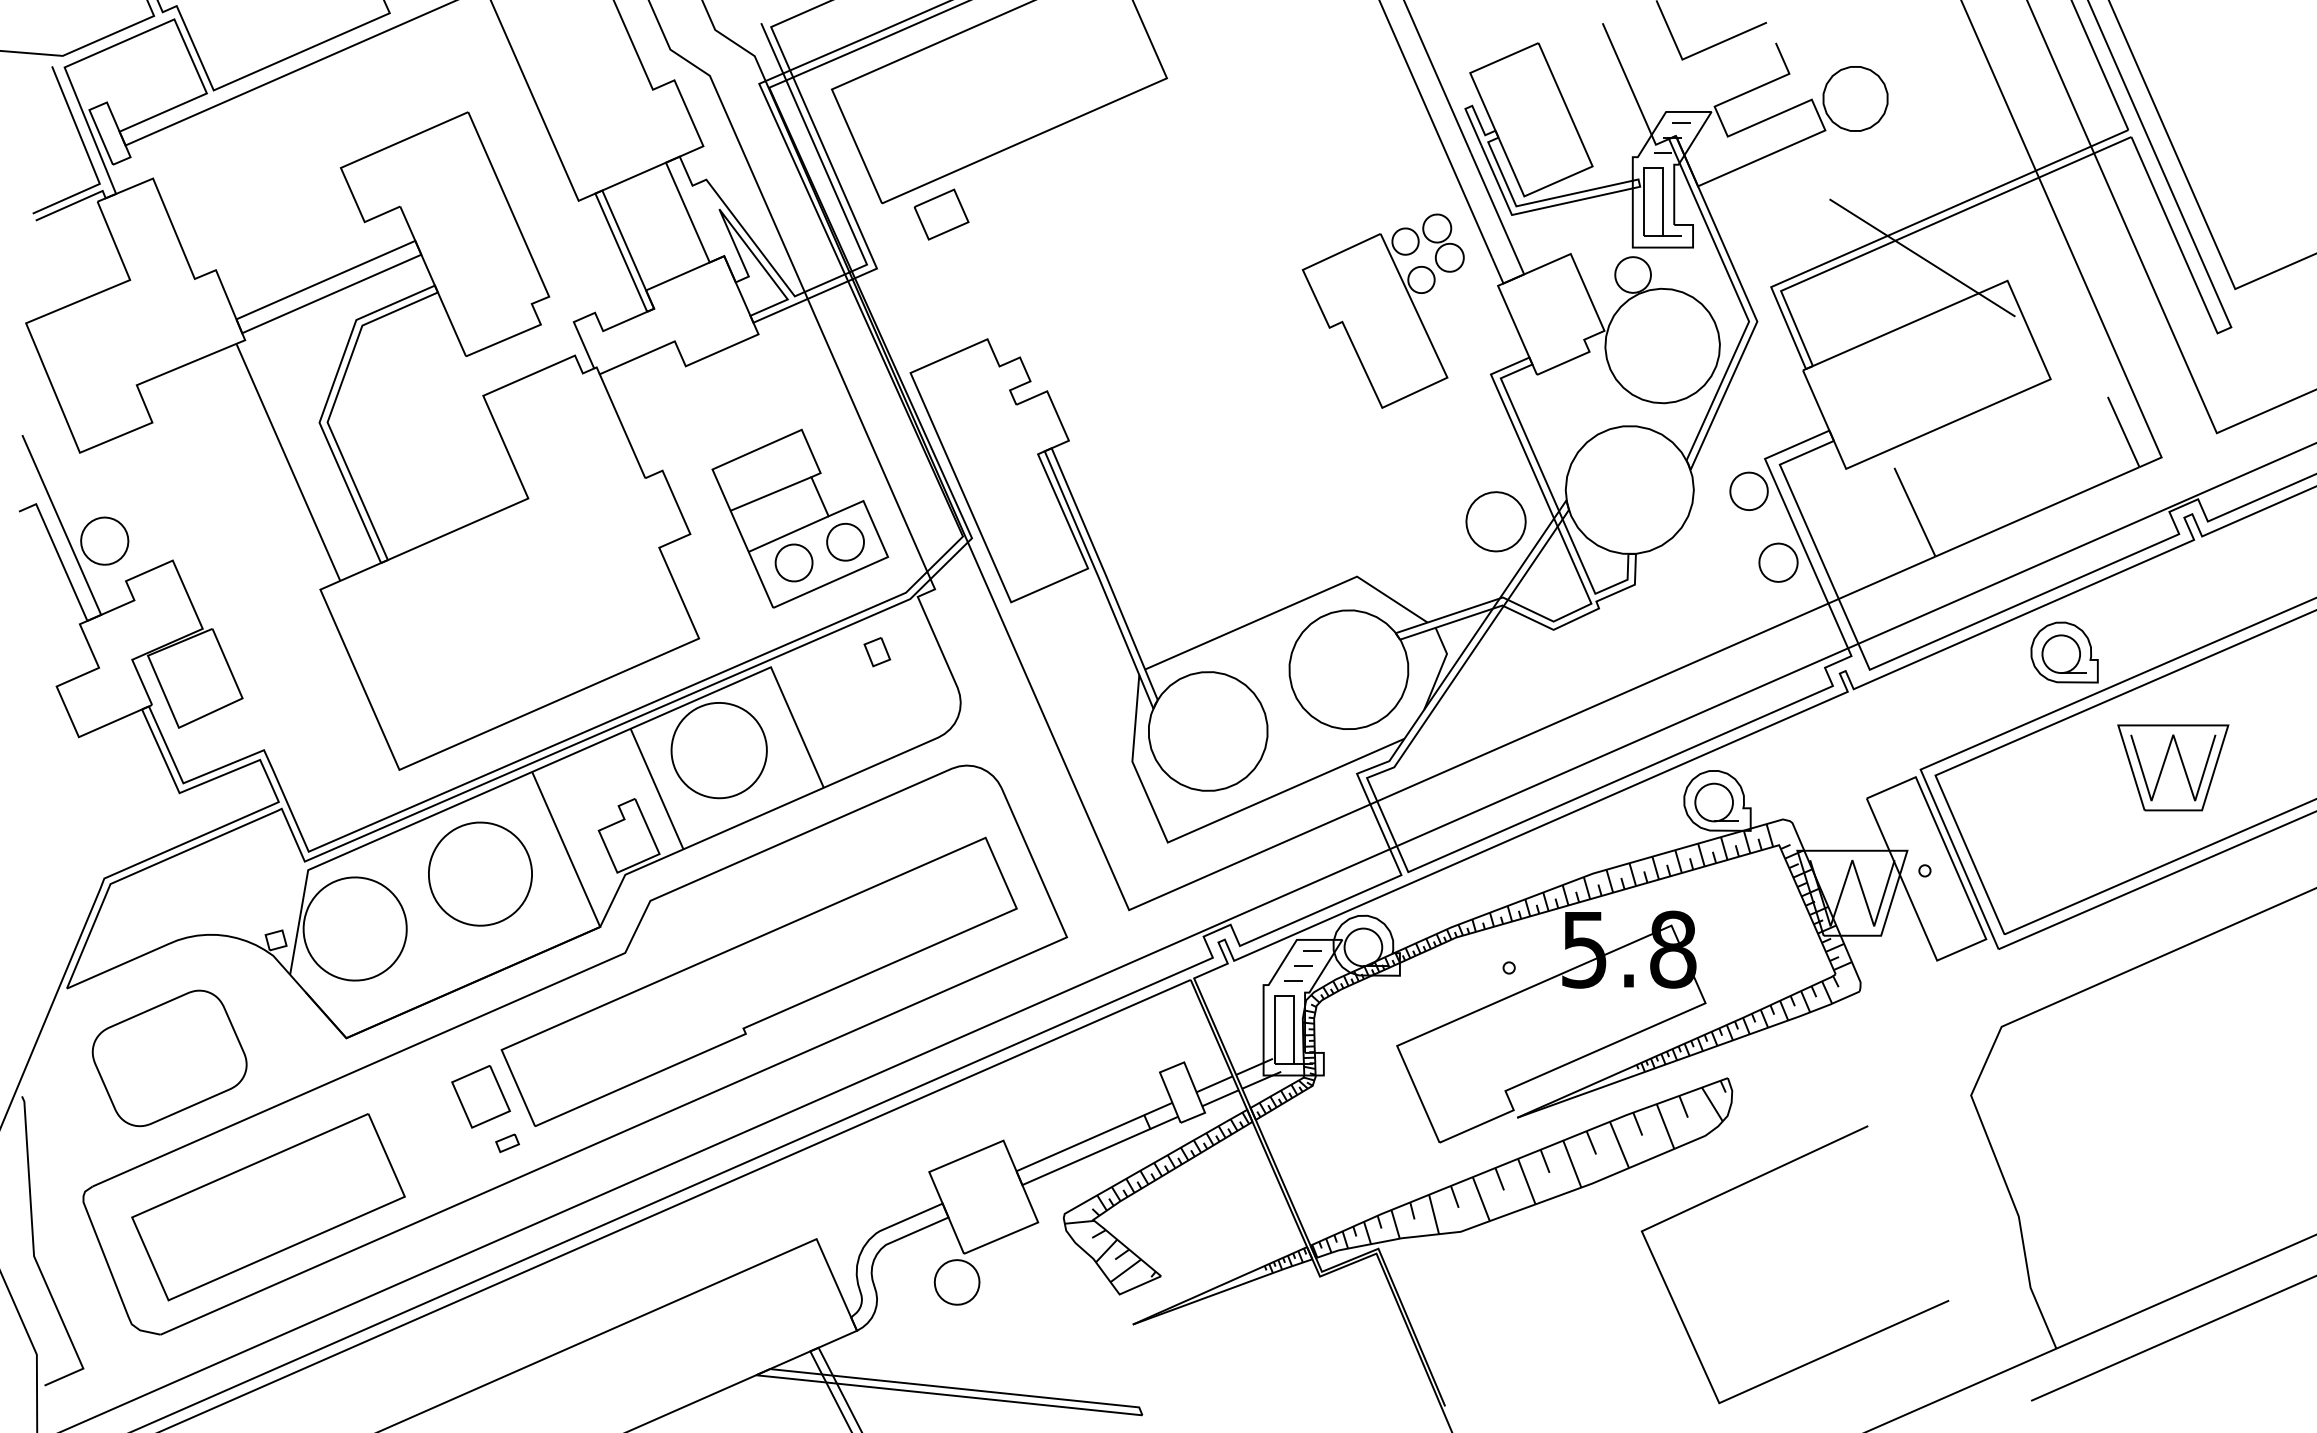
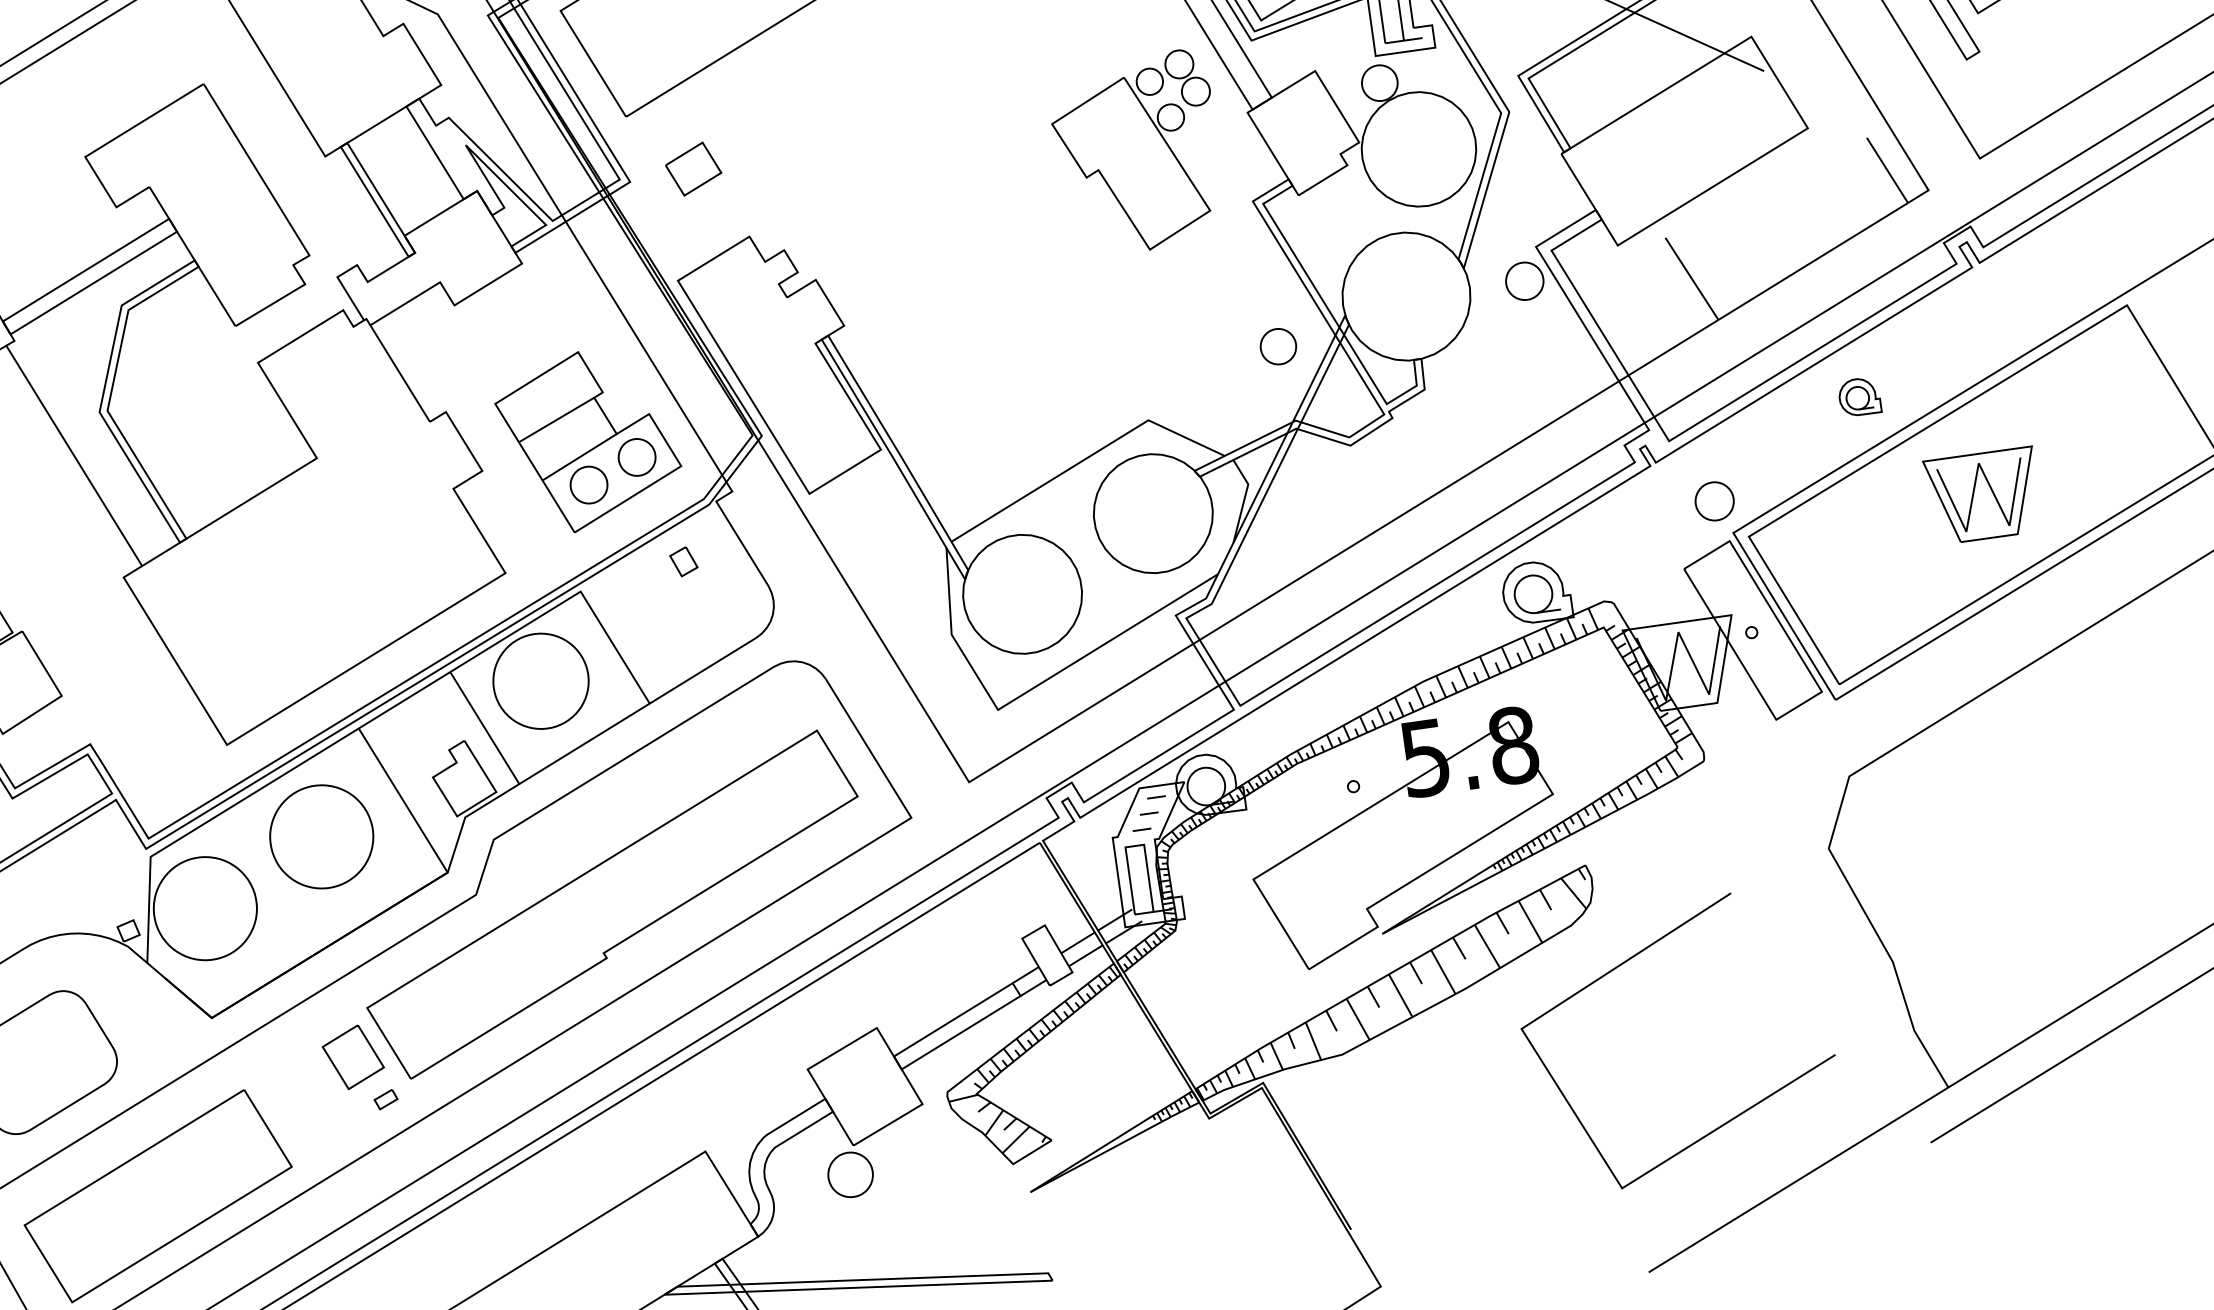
part: (941, 214) -> (693, 169), moved
part: (1495, 521) -> (1277, 346), size x0.6
part: (1778, 562) -> (1714, 501), moved
part: (2064, 652) -> (1859, 396), size x0.6

